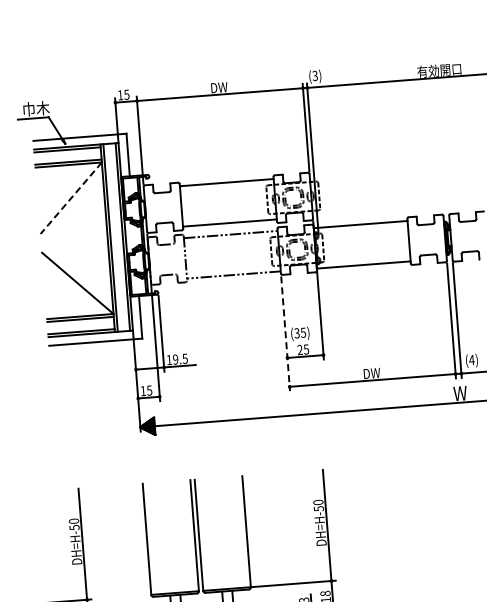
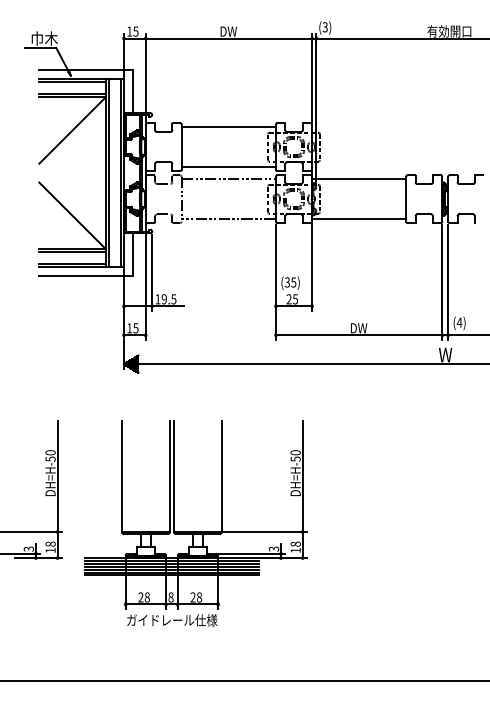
line: (71, 198) -> (72, 130), dashed -> solid
line: (285, 334) -> (275, 282), dashed -> solid

